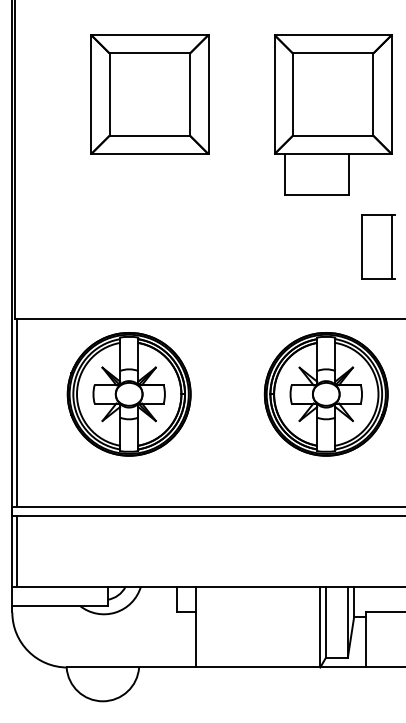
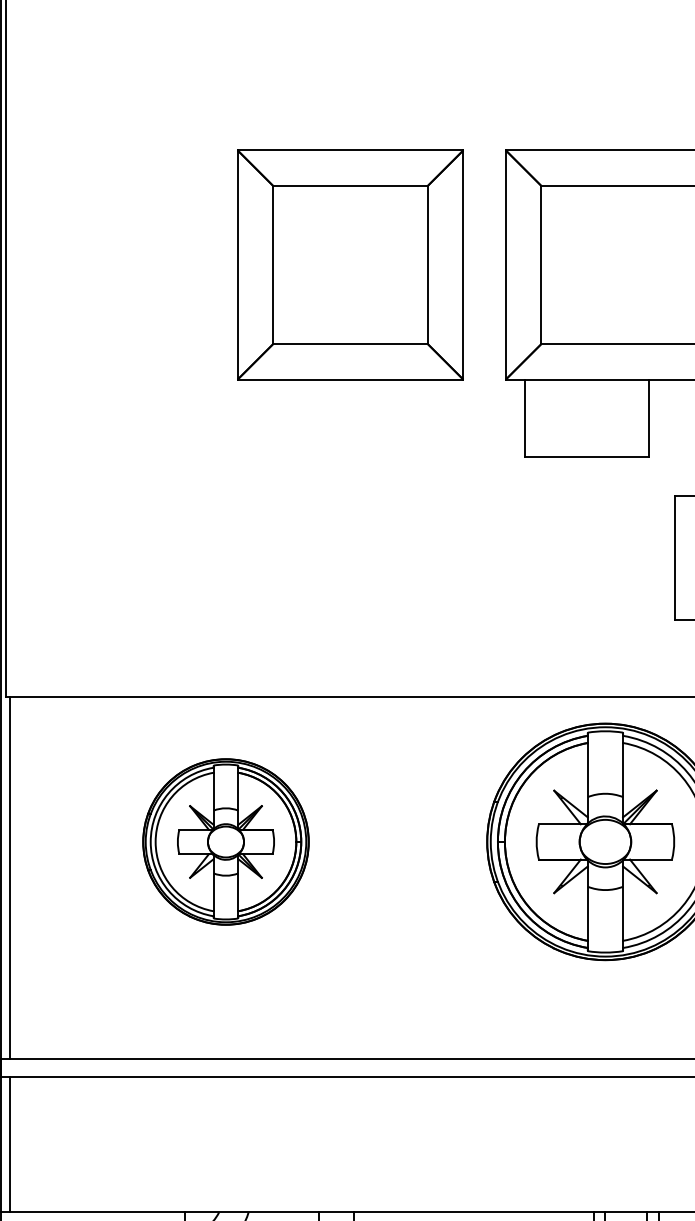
part: (149, 94) -> (349, 264), moved
part: (128, 394) -> (224, 842), size x0.7

